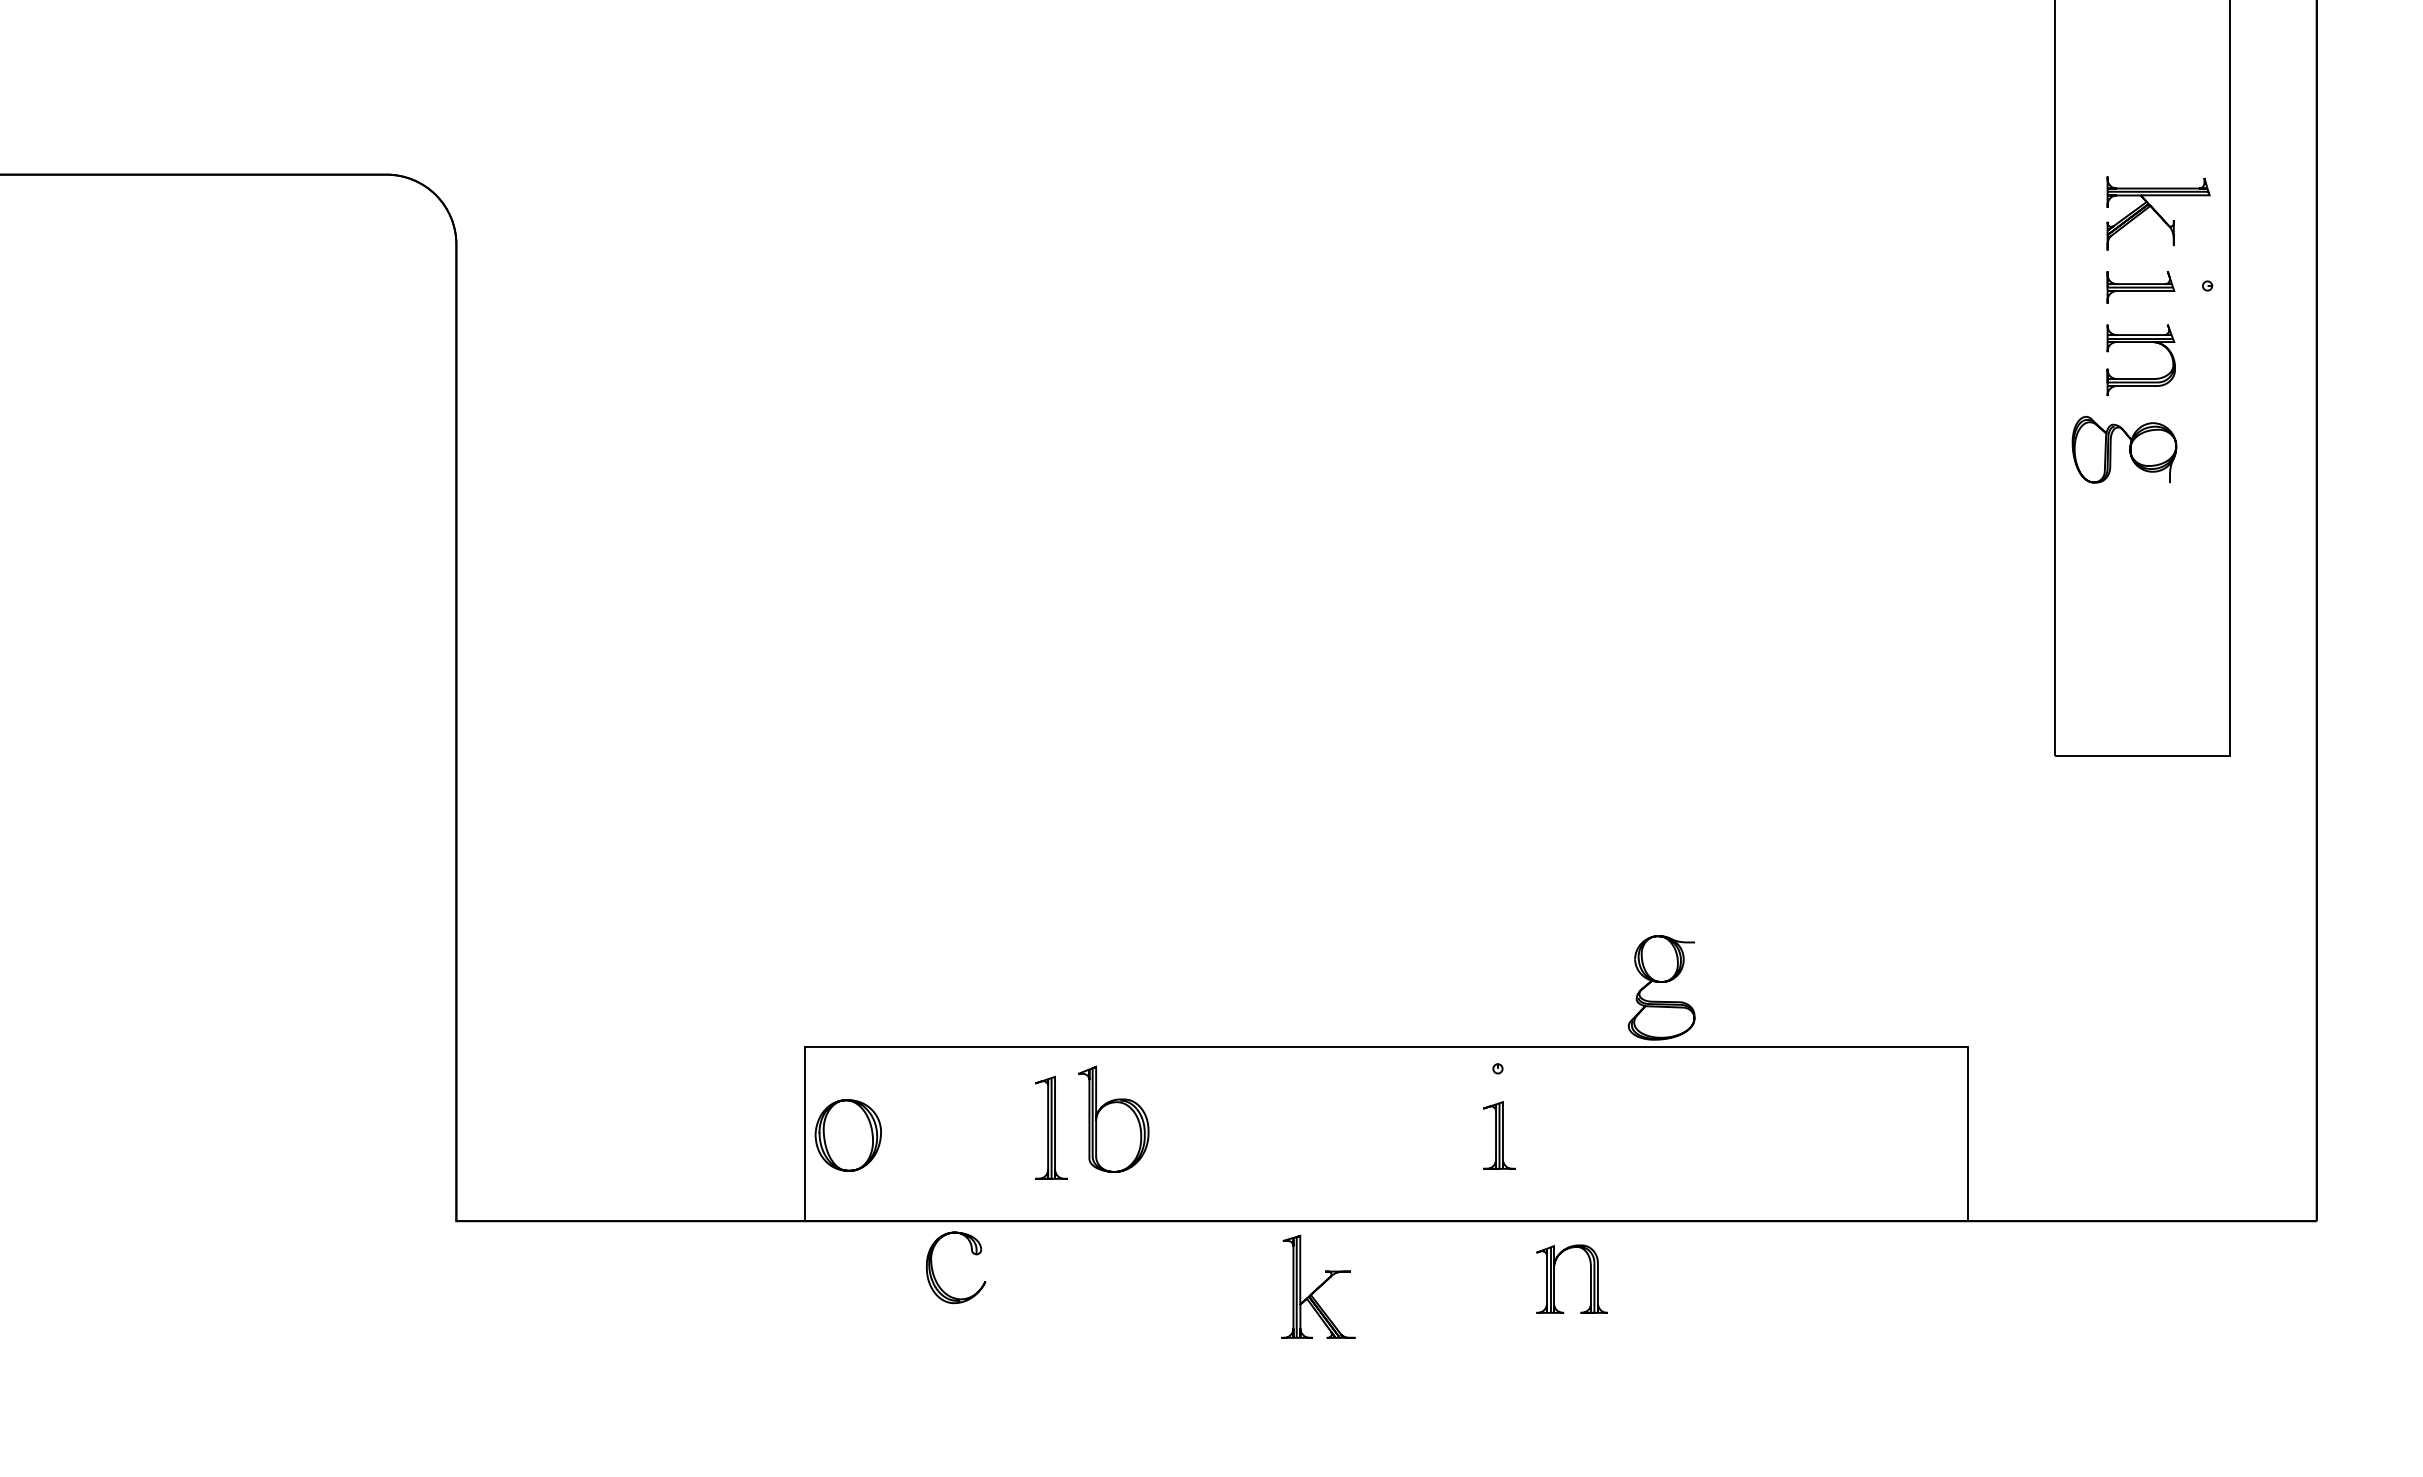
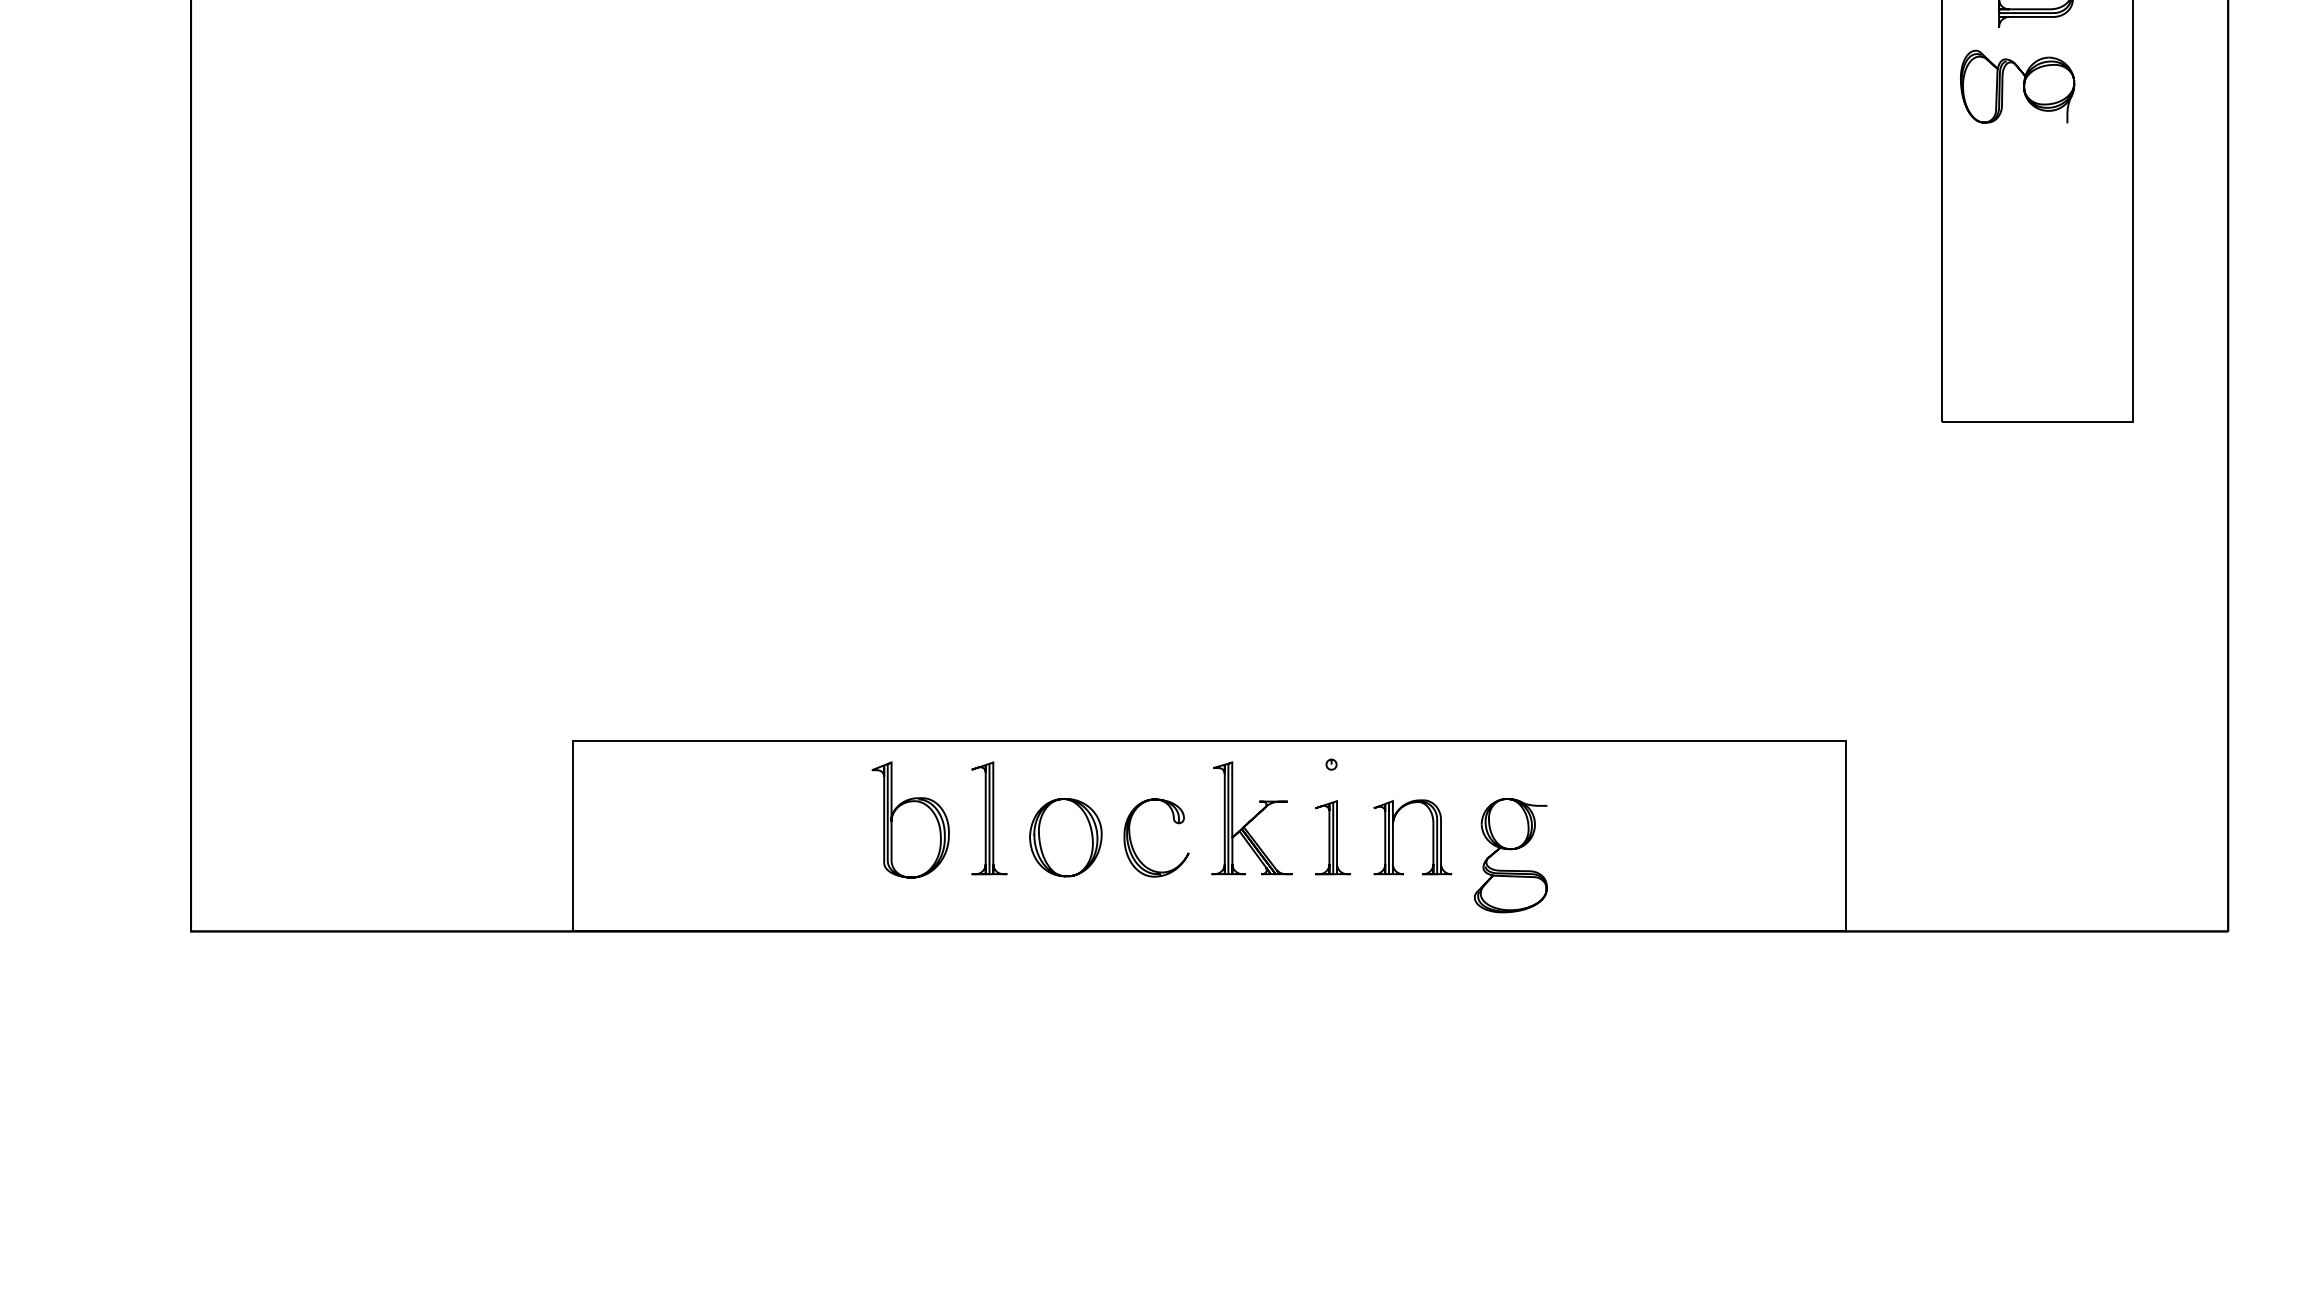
part: (1661, 987) -> (1510, 855), moved
part: (1051, 1127) -> (989, 817), moved
curve: (825, 1137) -> (1040, 839), moved
part: (971, 1252) -> (1173, 821), moved
part: (1554, 1278) -> (1393, 836), moved
curve: (1318, 1286) -> (1252, 817), moved

